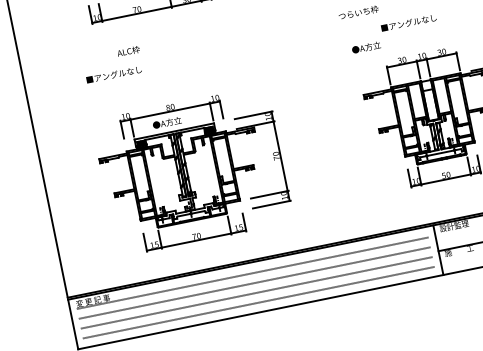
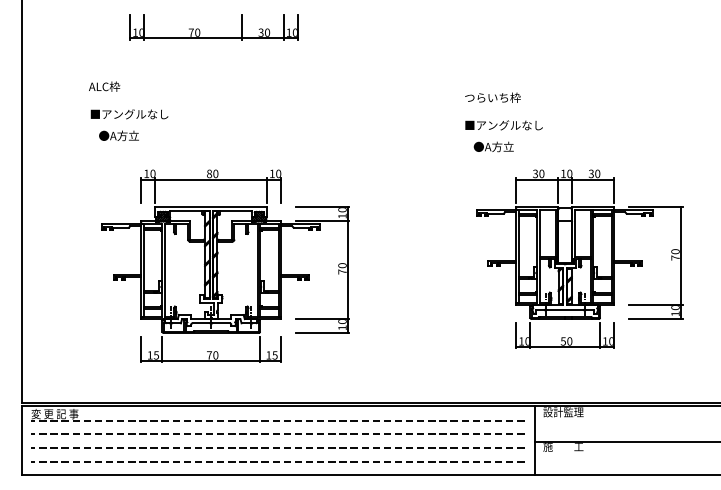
text: (408, 23) -> (503, 125), moved
text: (128, 51) -> (104, 86), moved
text: (114, 74) -> (129, 114), moved
text: (166, 122) -> (118, 135), moved

